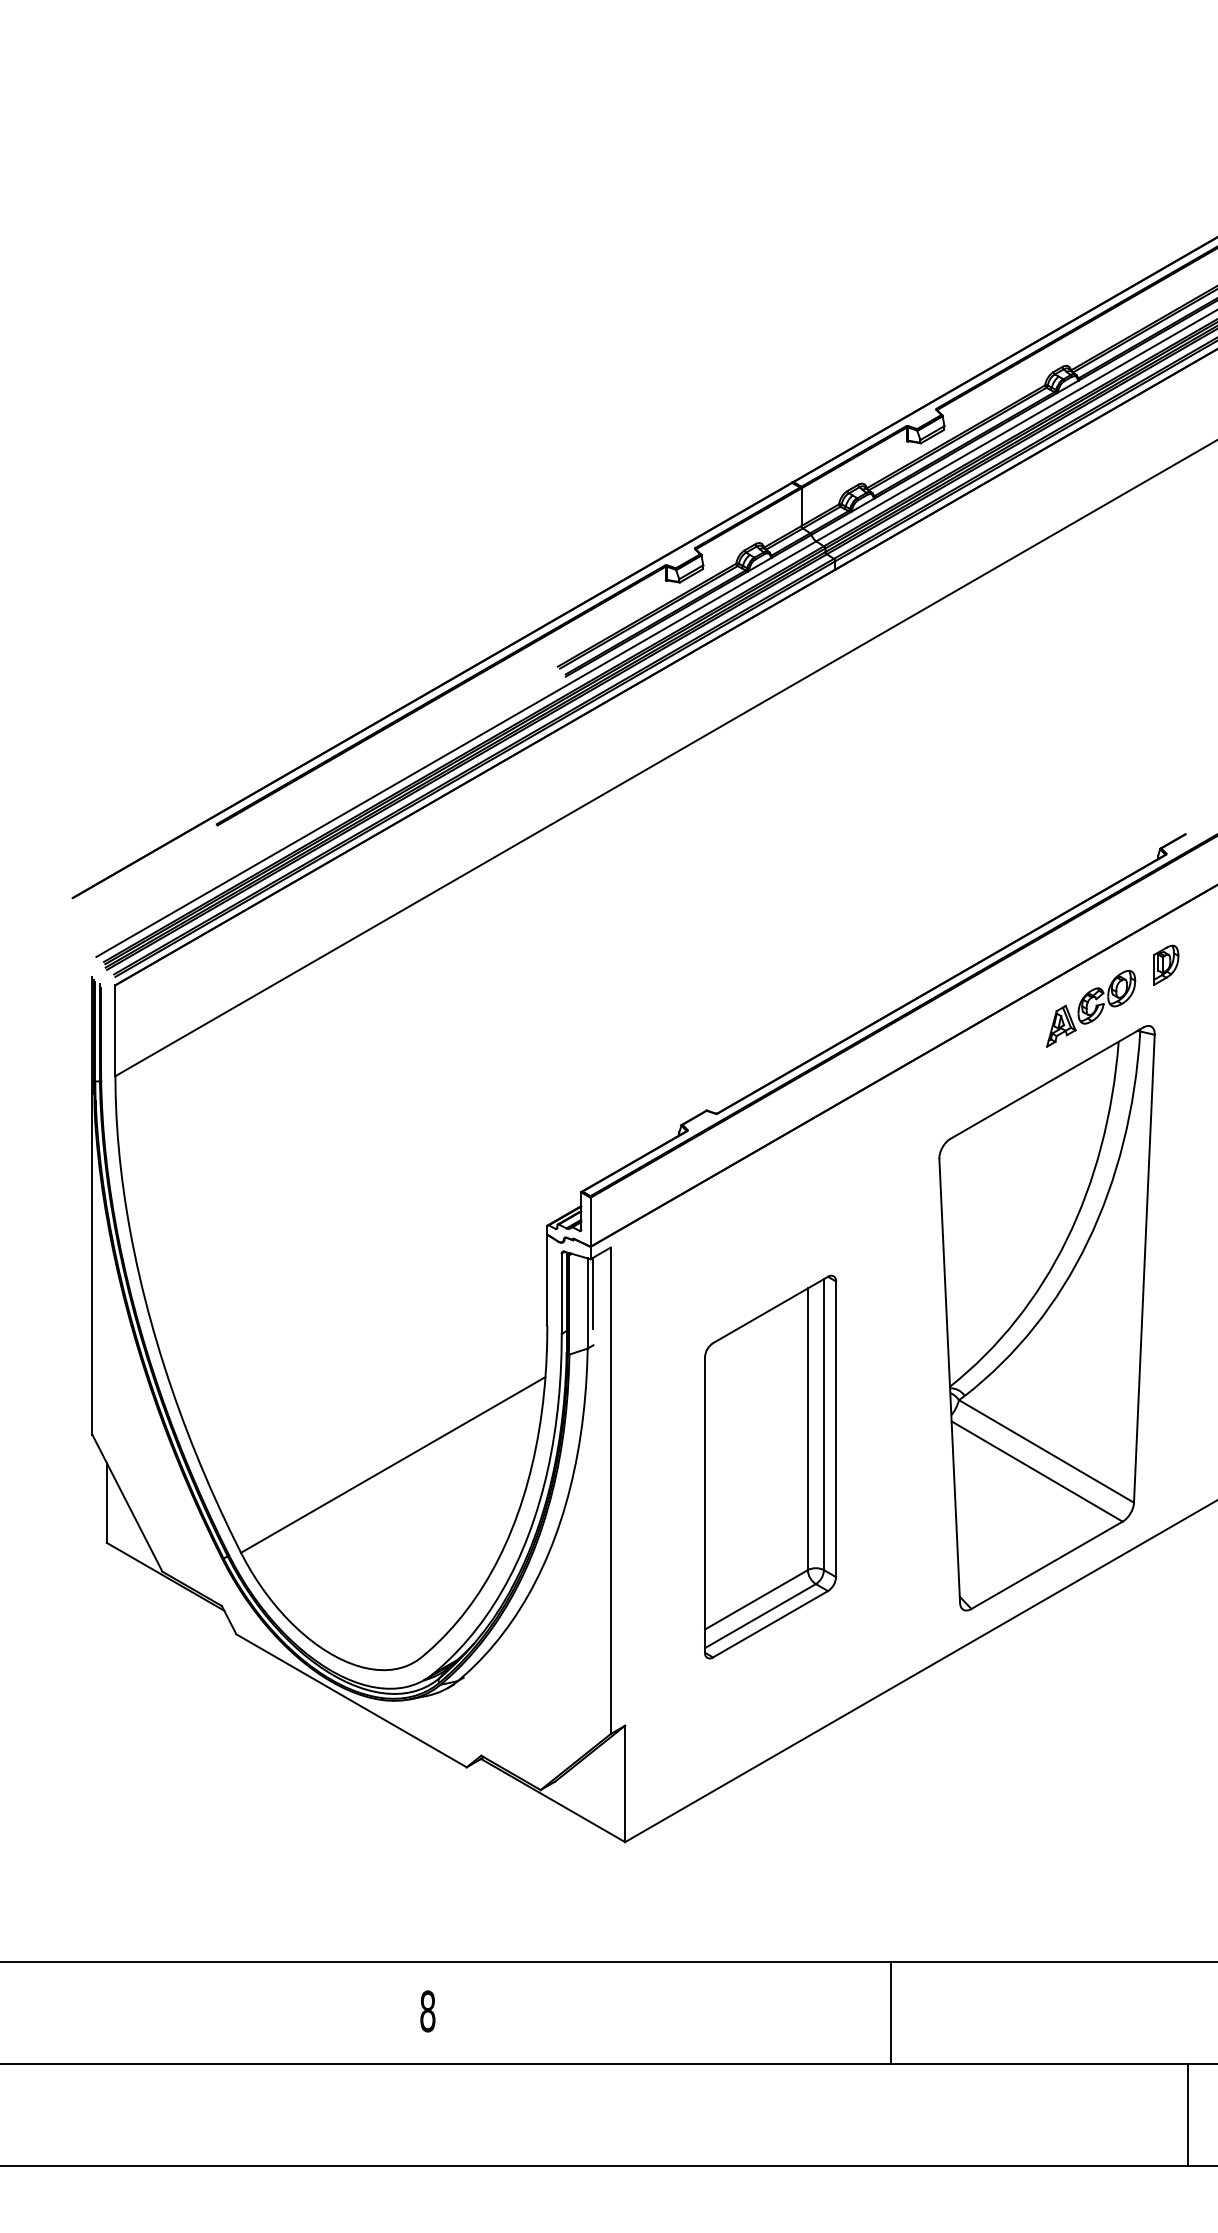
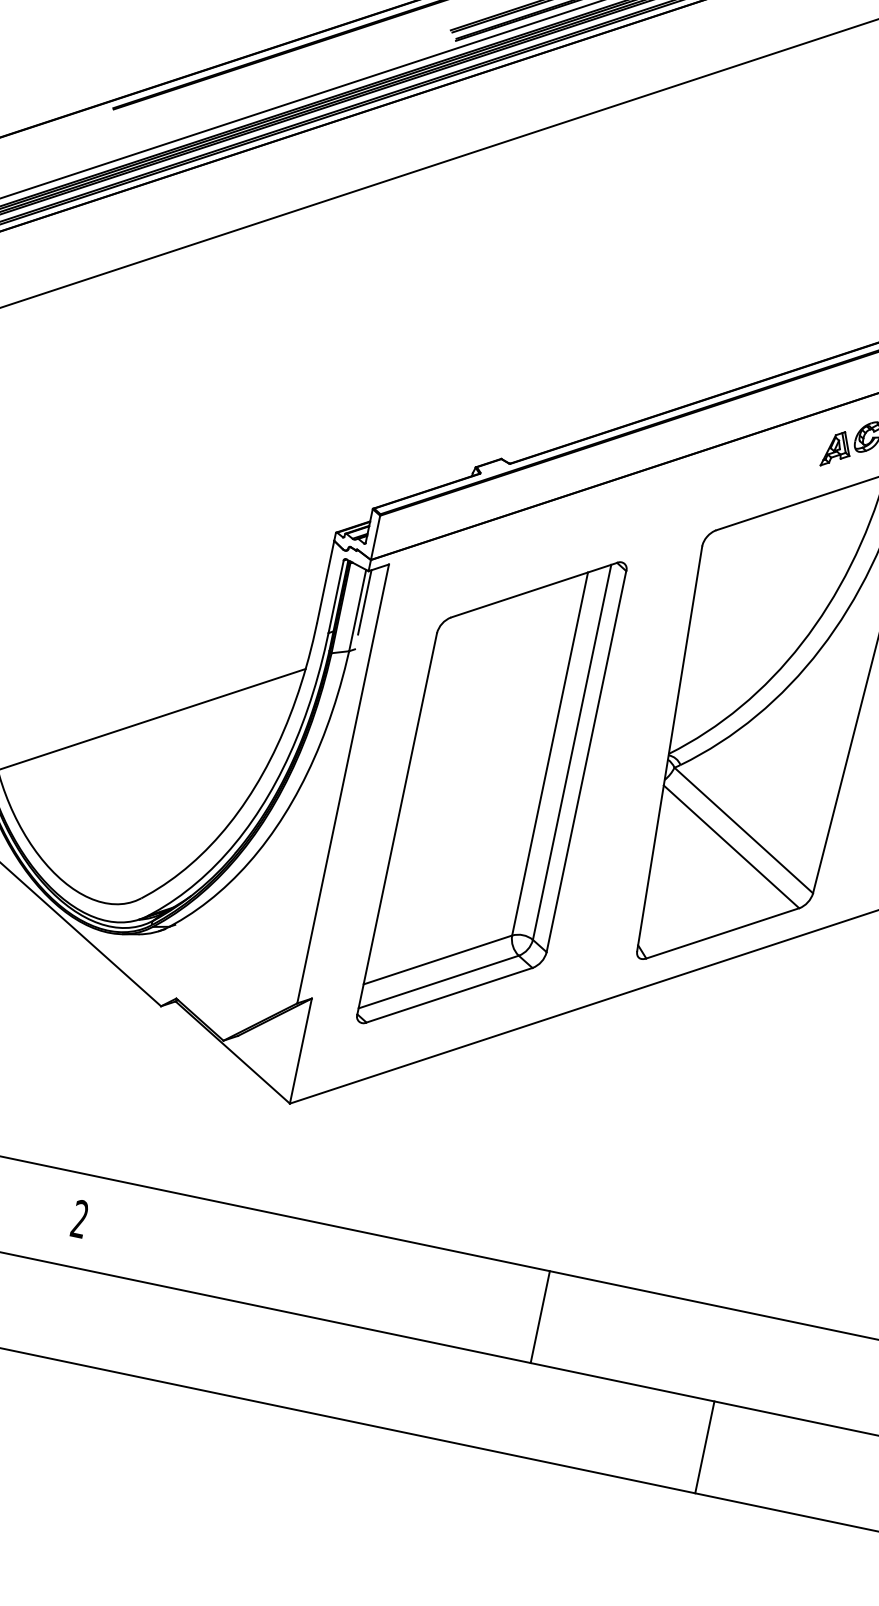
part: (770, 1466) -> (491, 792), size x1.43
text: (427, 2011) -> (79, 1219), 8 -> 2
line: (891, 2013) -> (540, 1317), moved
line: (1188, 2115) -> (705, 1447), moved

